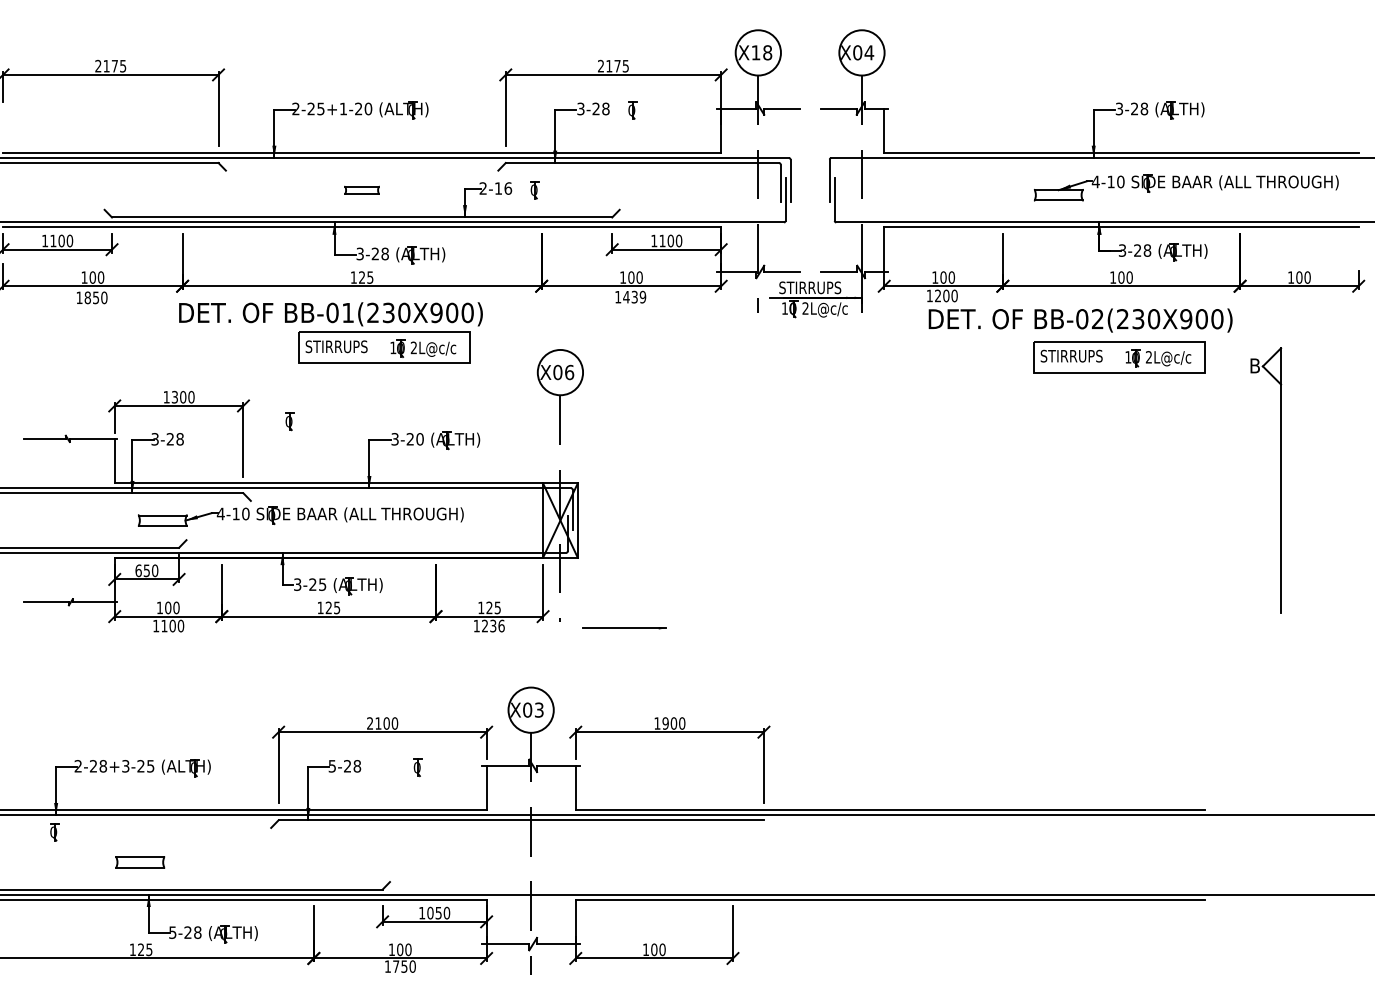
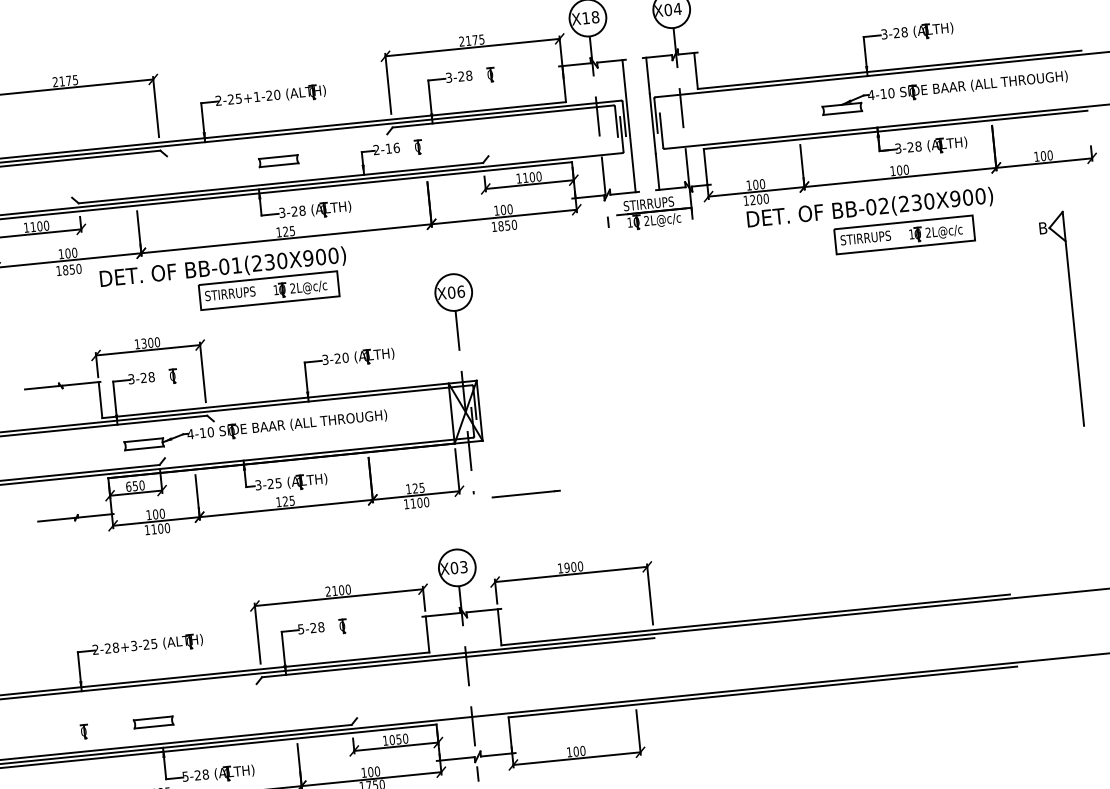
line: (795, 189) -> (629, 125), added
line: (824, 189) -> (652, 123), added
part: (361, 190) -> (278, 161), size x1.43
text: (634, 296) -> (507, 225), 1439 -> 1850
part: (330, 332) -> (224, 282), moved
part: (289, 421) -> (173, 376), moved
part: (1280, 480) -> (1072, 318), moved
text: (493, 625) -> (420, 502), 1236 -> 1100
part: (417, 767) -> (342, 626), moved
part: (54, 832) -> (84, 731), moved

